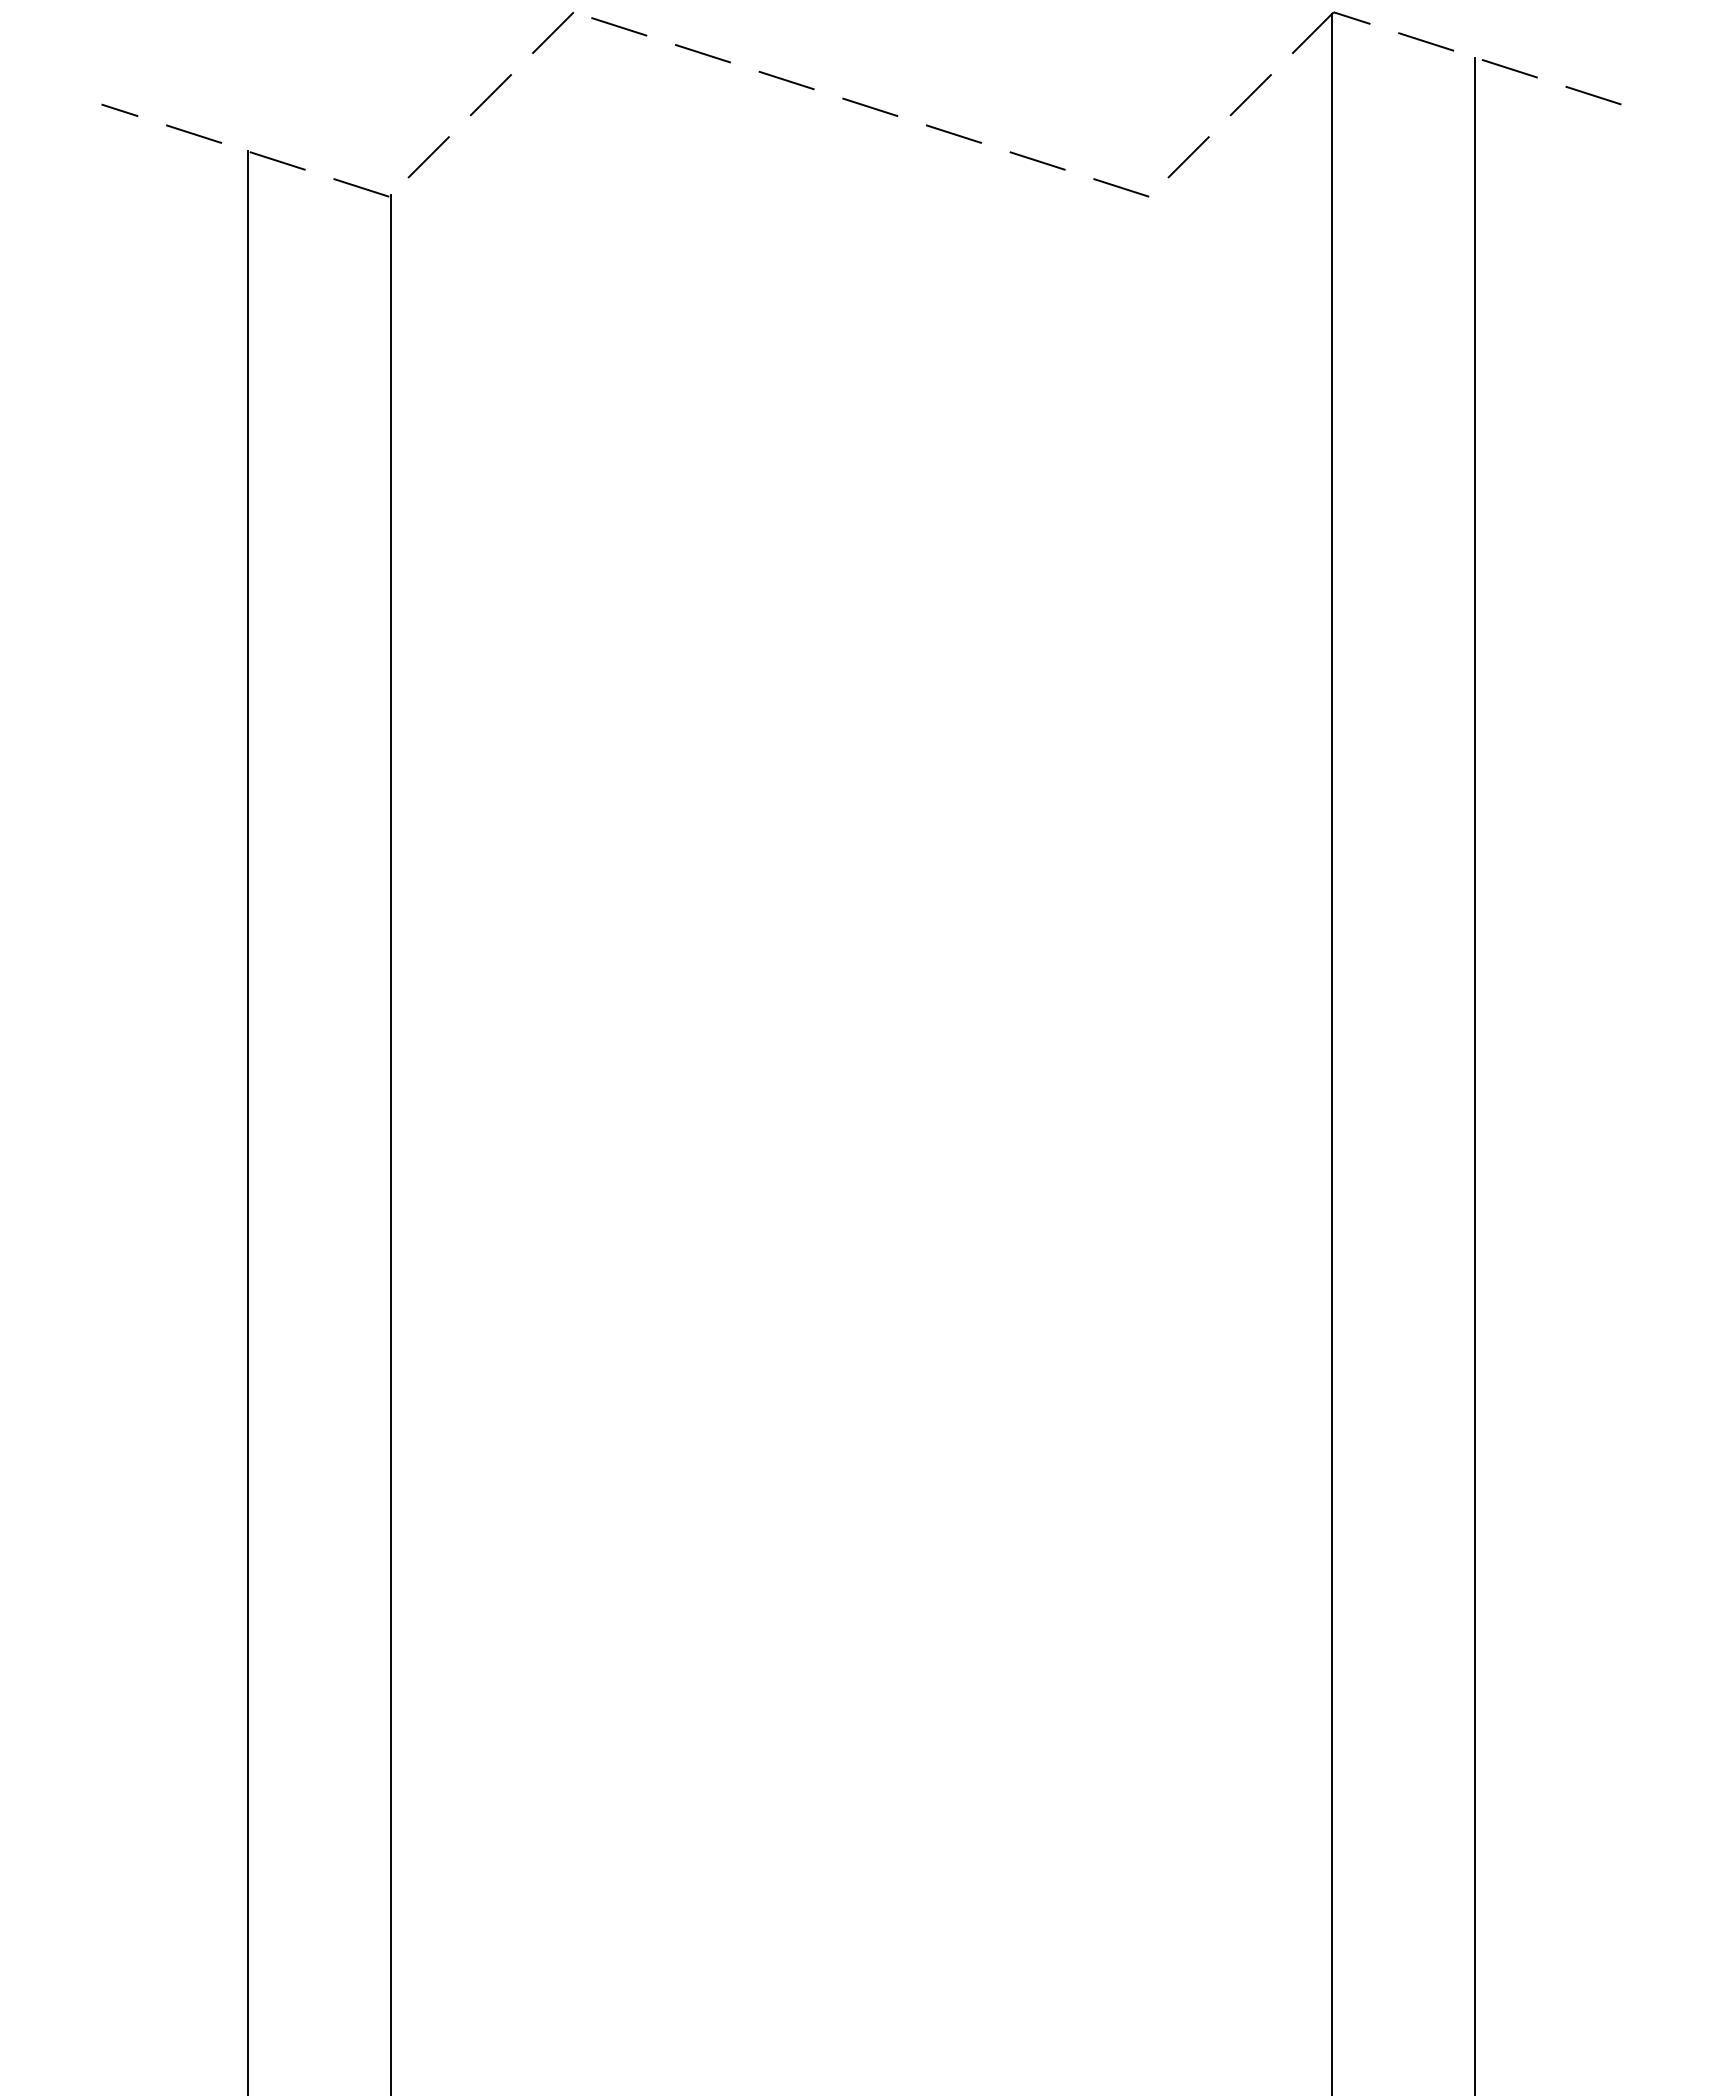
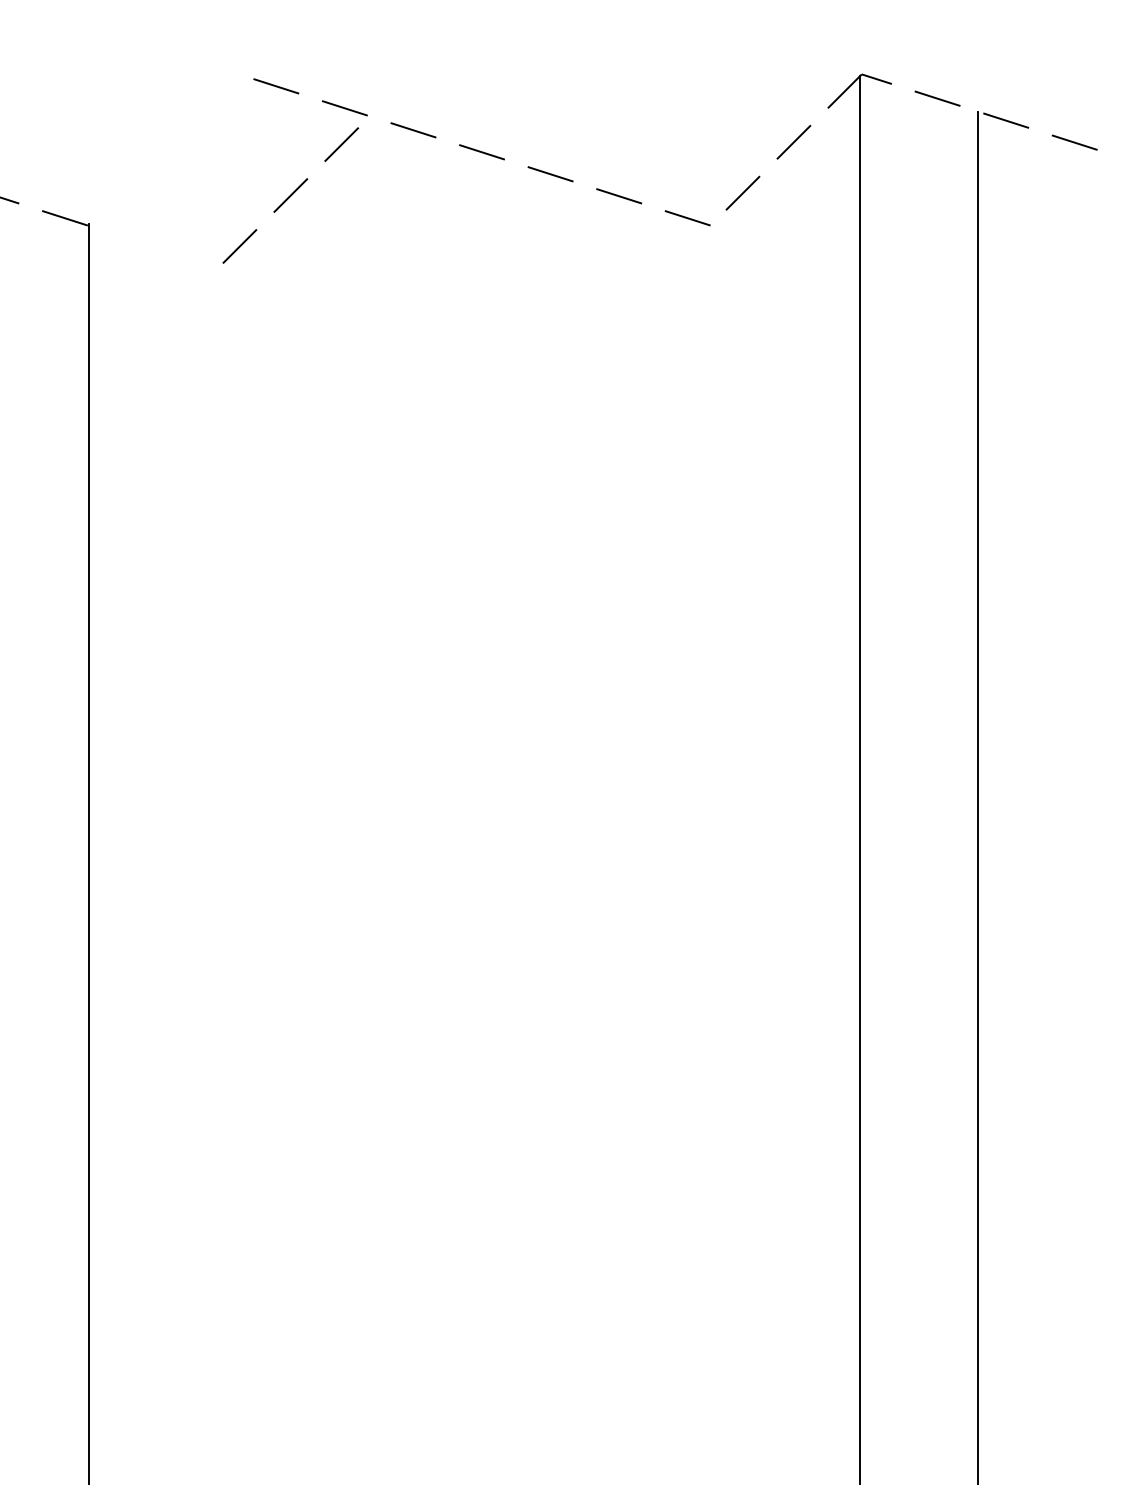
line: (490, 94) -> (290, 195), moved

